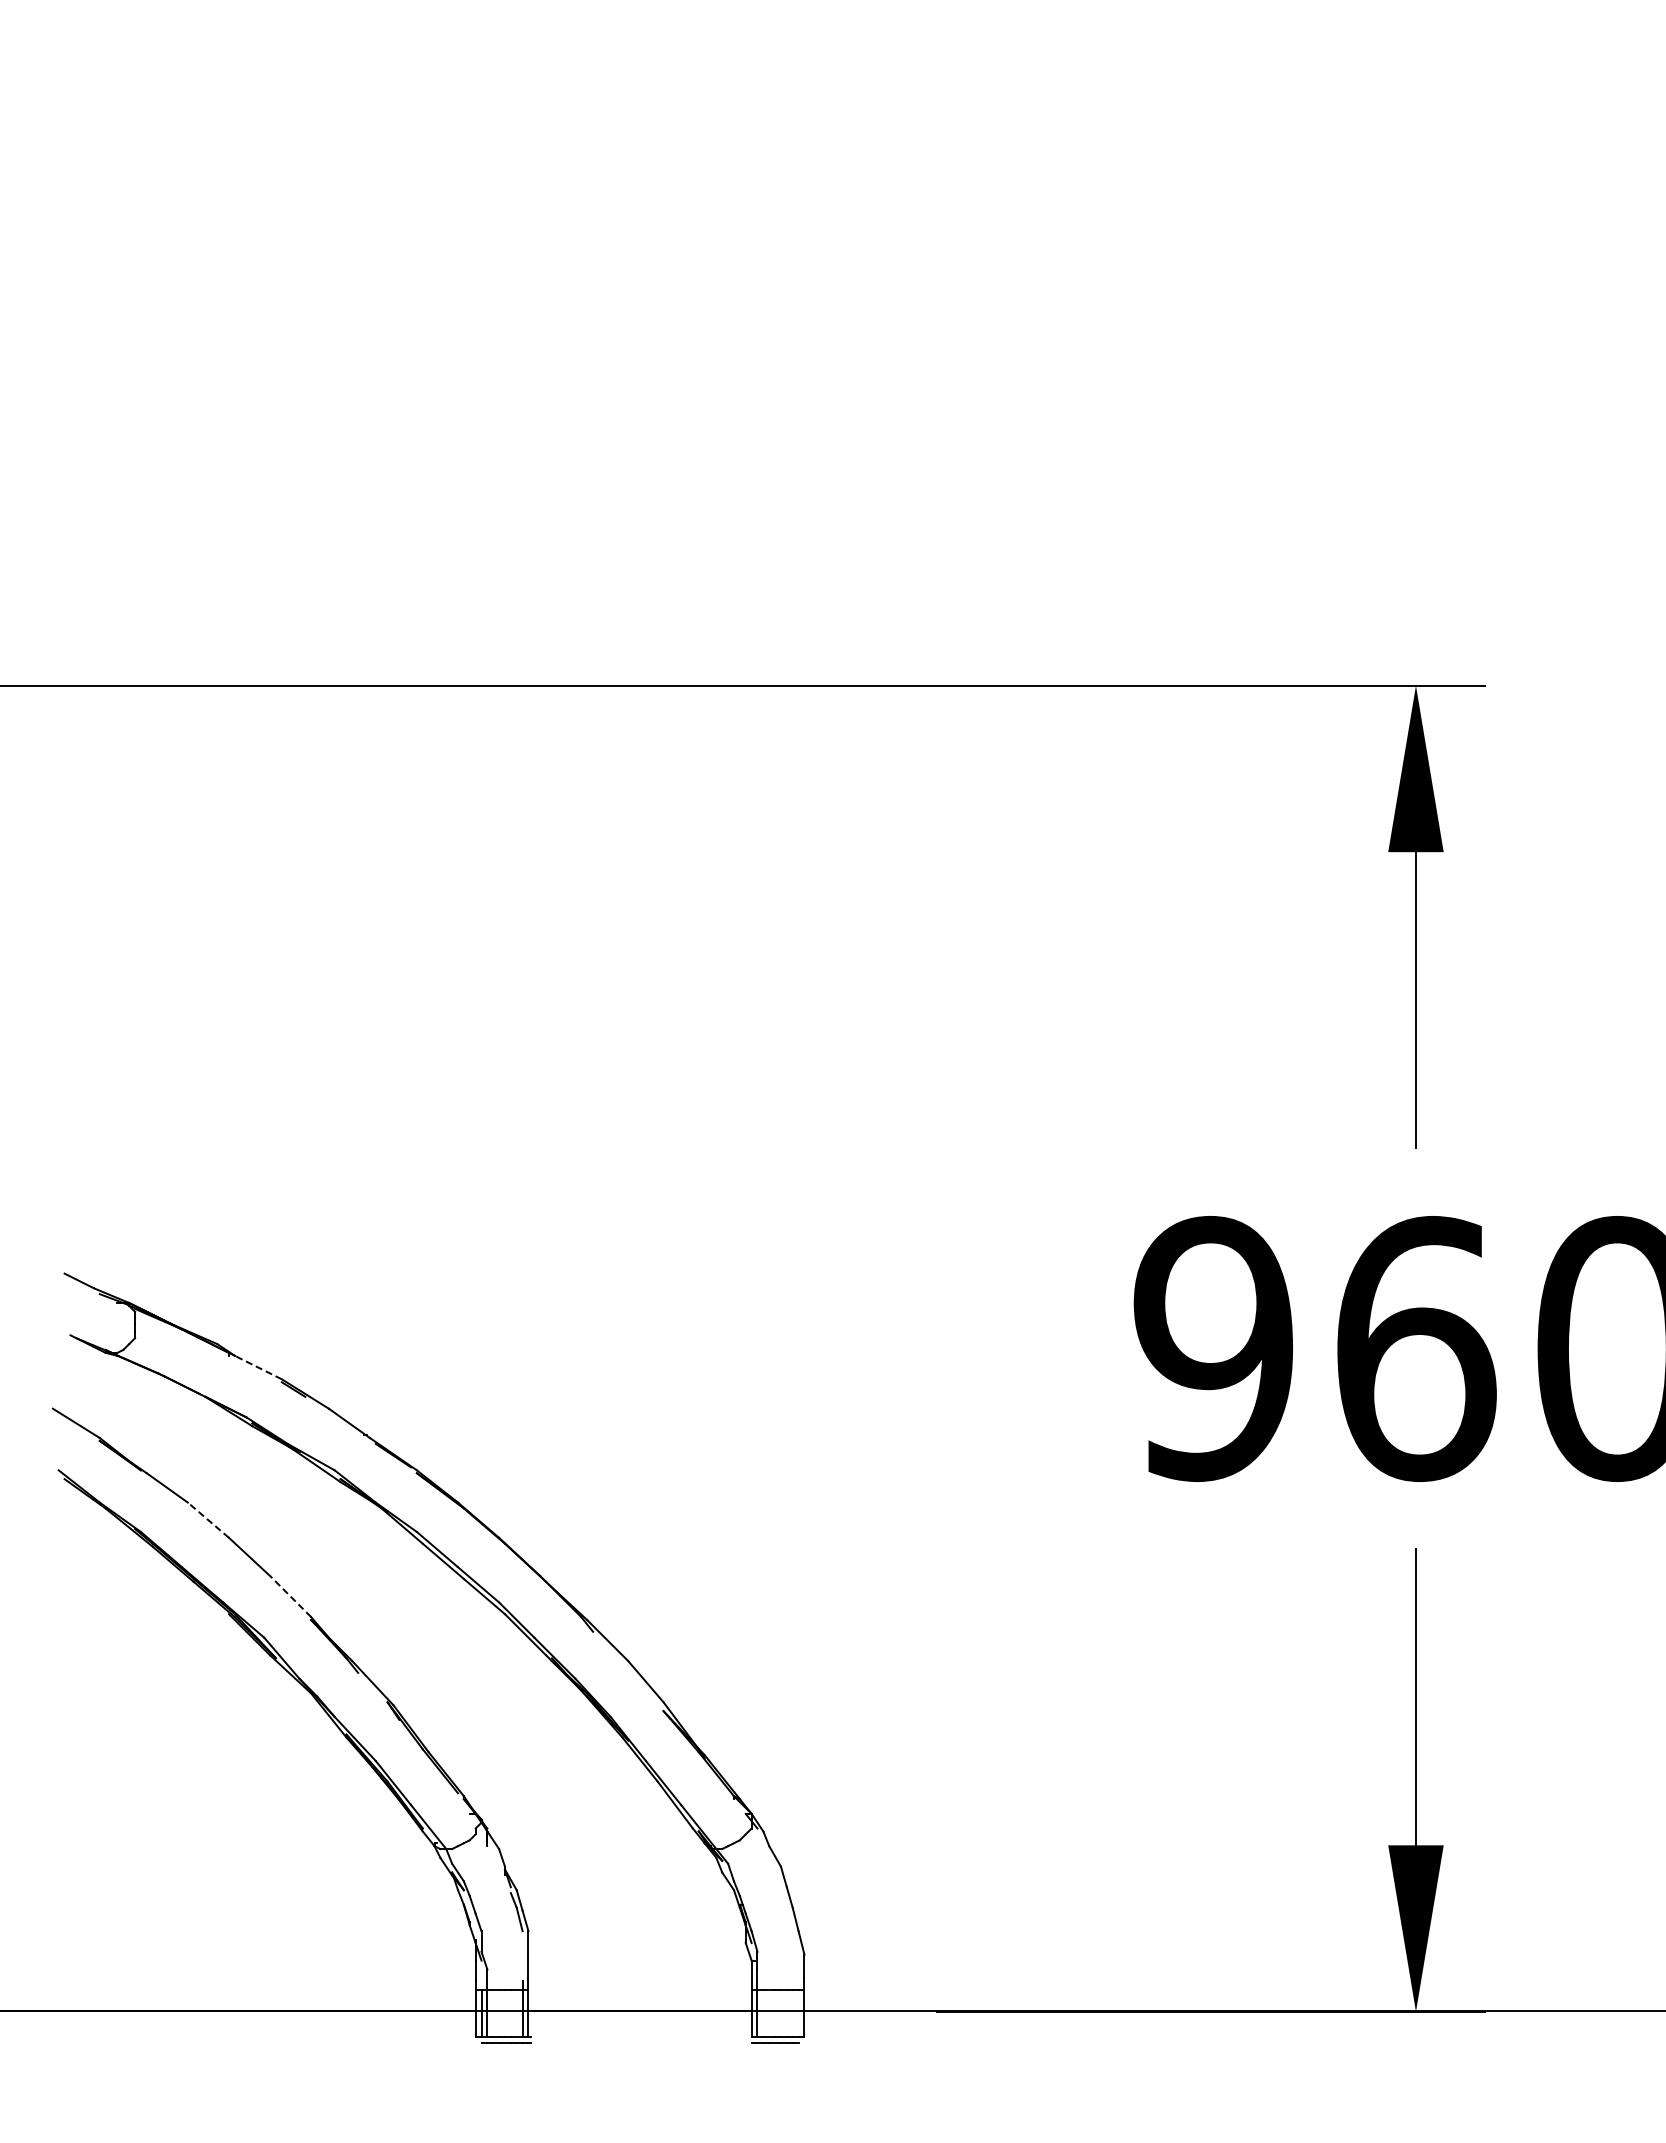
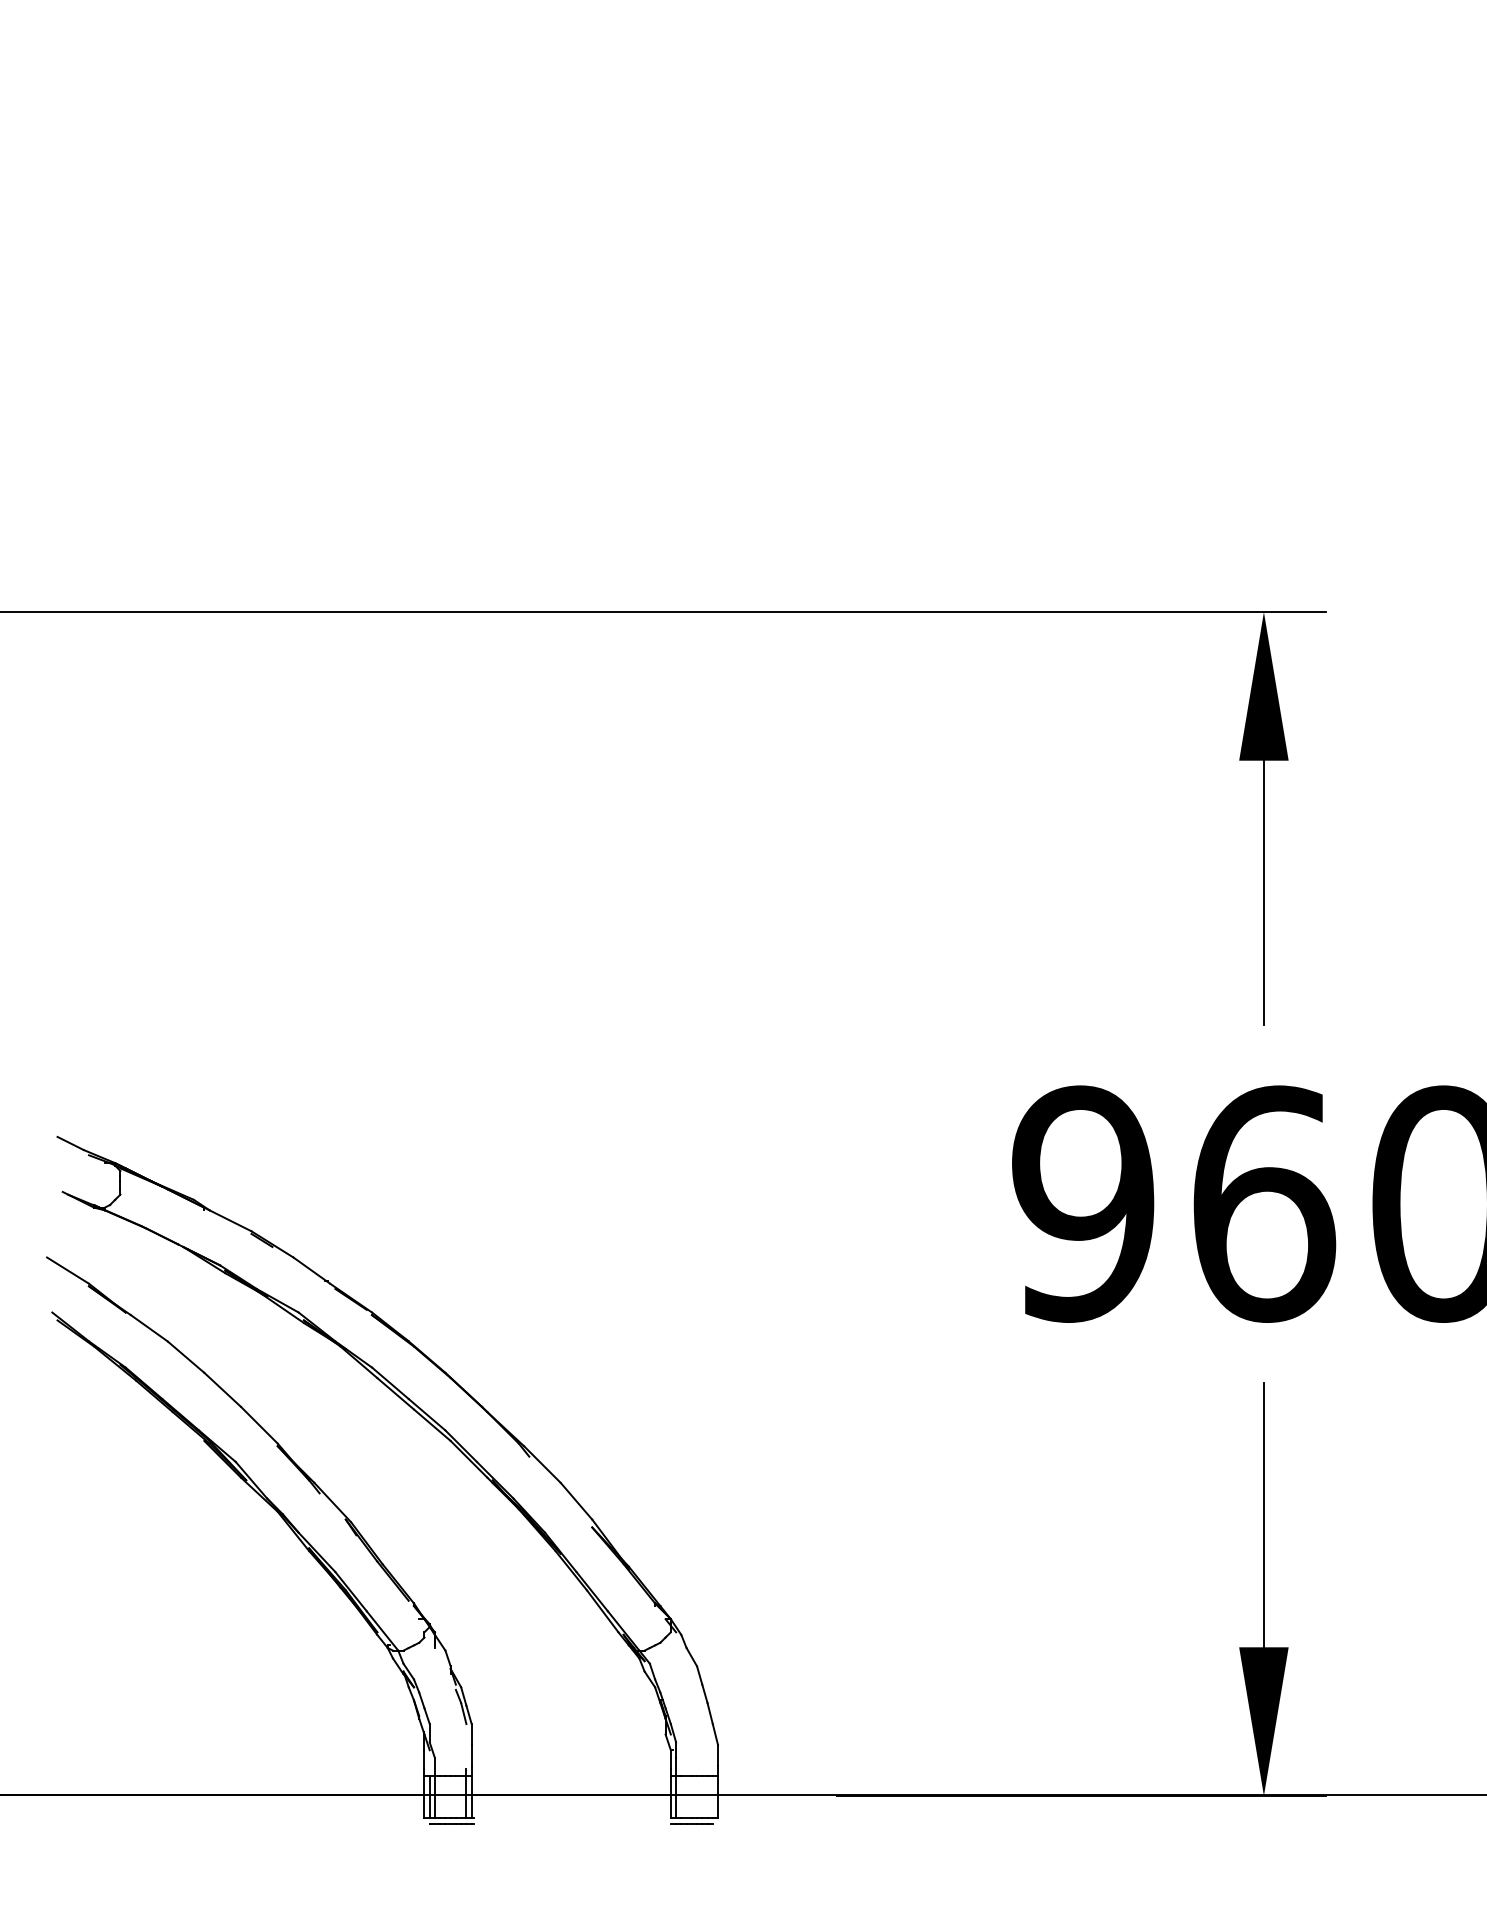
line: (257, 1367) -> (229, 1220), dashed -> solid
line: (208, 1519) -> (186, 1356), dashed -> solid
line: (290, 1596) -> (259, 1425), dashed -> solid

